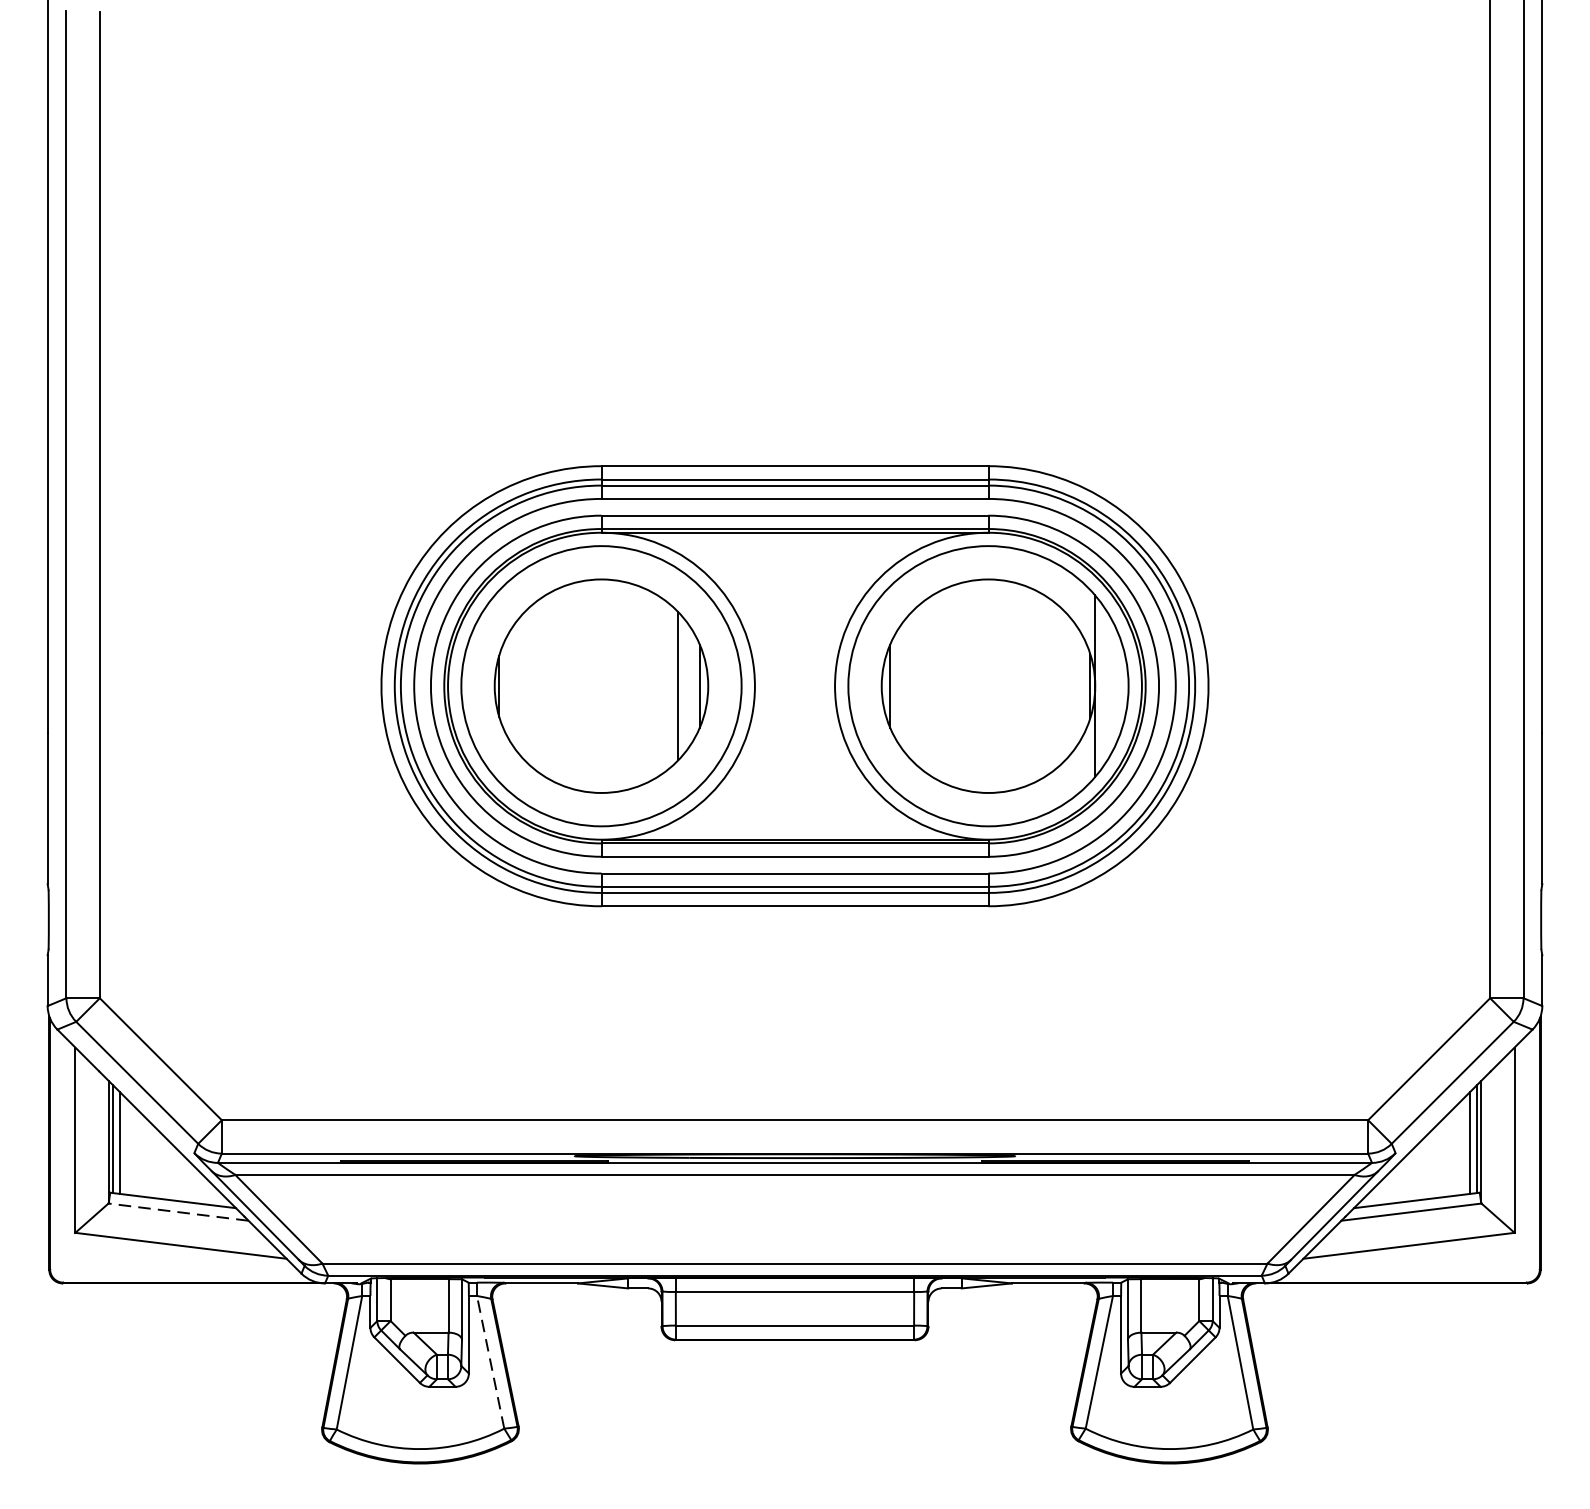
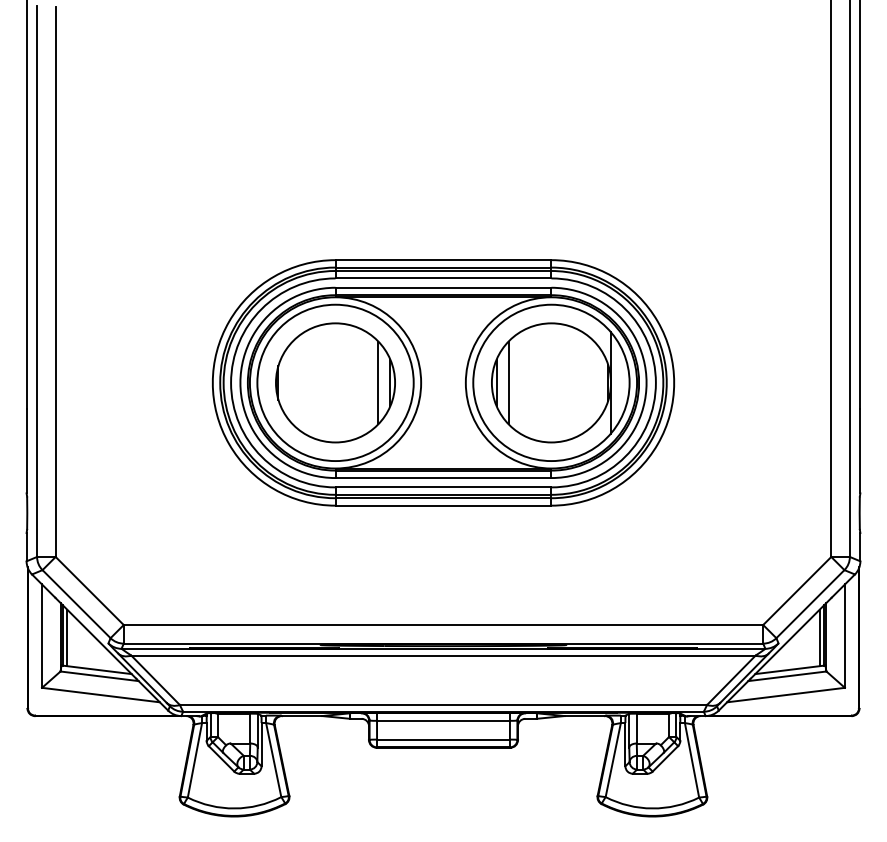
line: (911, 685) -> (508, 382), added
line: (178, 1212) -> (99, 676), dashed -> solid
line: (490, 1363) -> (273, 760), dashed -> solid

